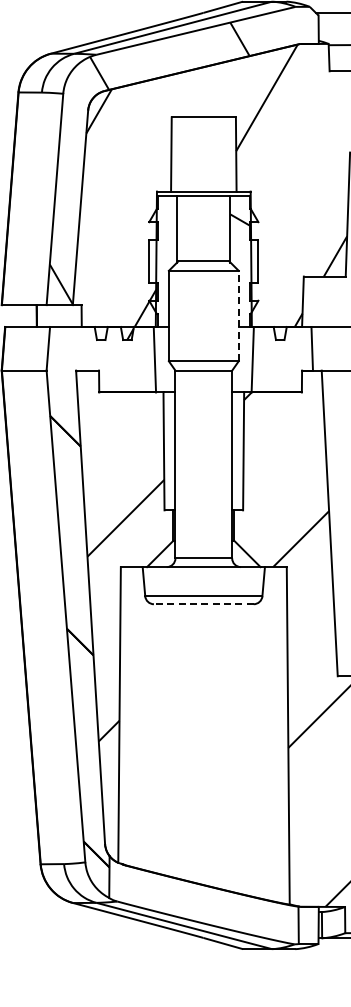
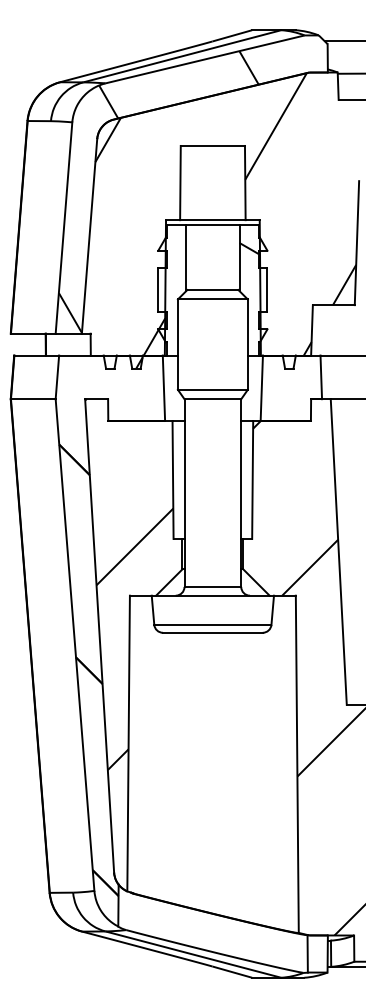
line: (238, 315) -> (247, 344), dashed -> solid
line: (203, 603) -> (212, 632), dashed -> solid

